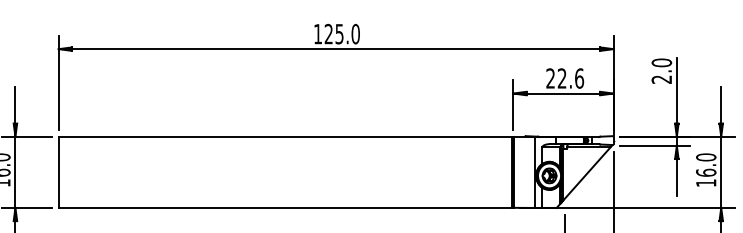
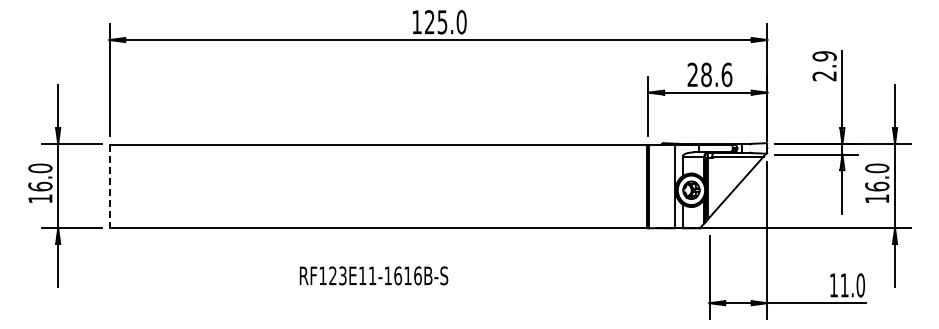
text: (661, 63) -> (824, 56), 2.0 -> 2.9
text: (562, 78) -> (706, 74), 22.6 -> 28.6
line: (58, 172) -> (109, 186), solid -> dashed

